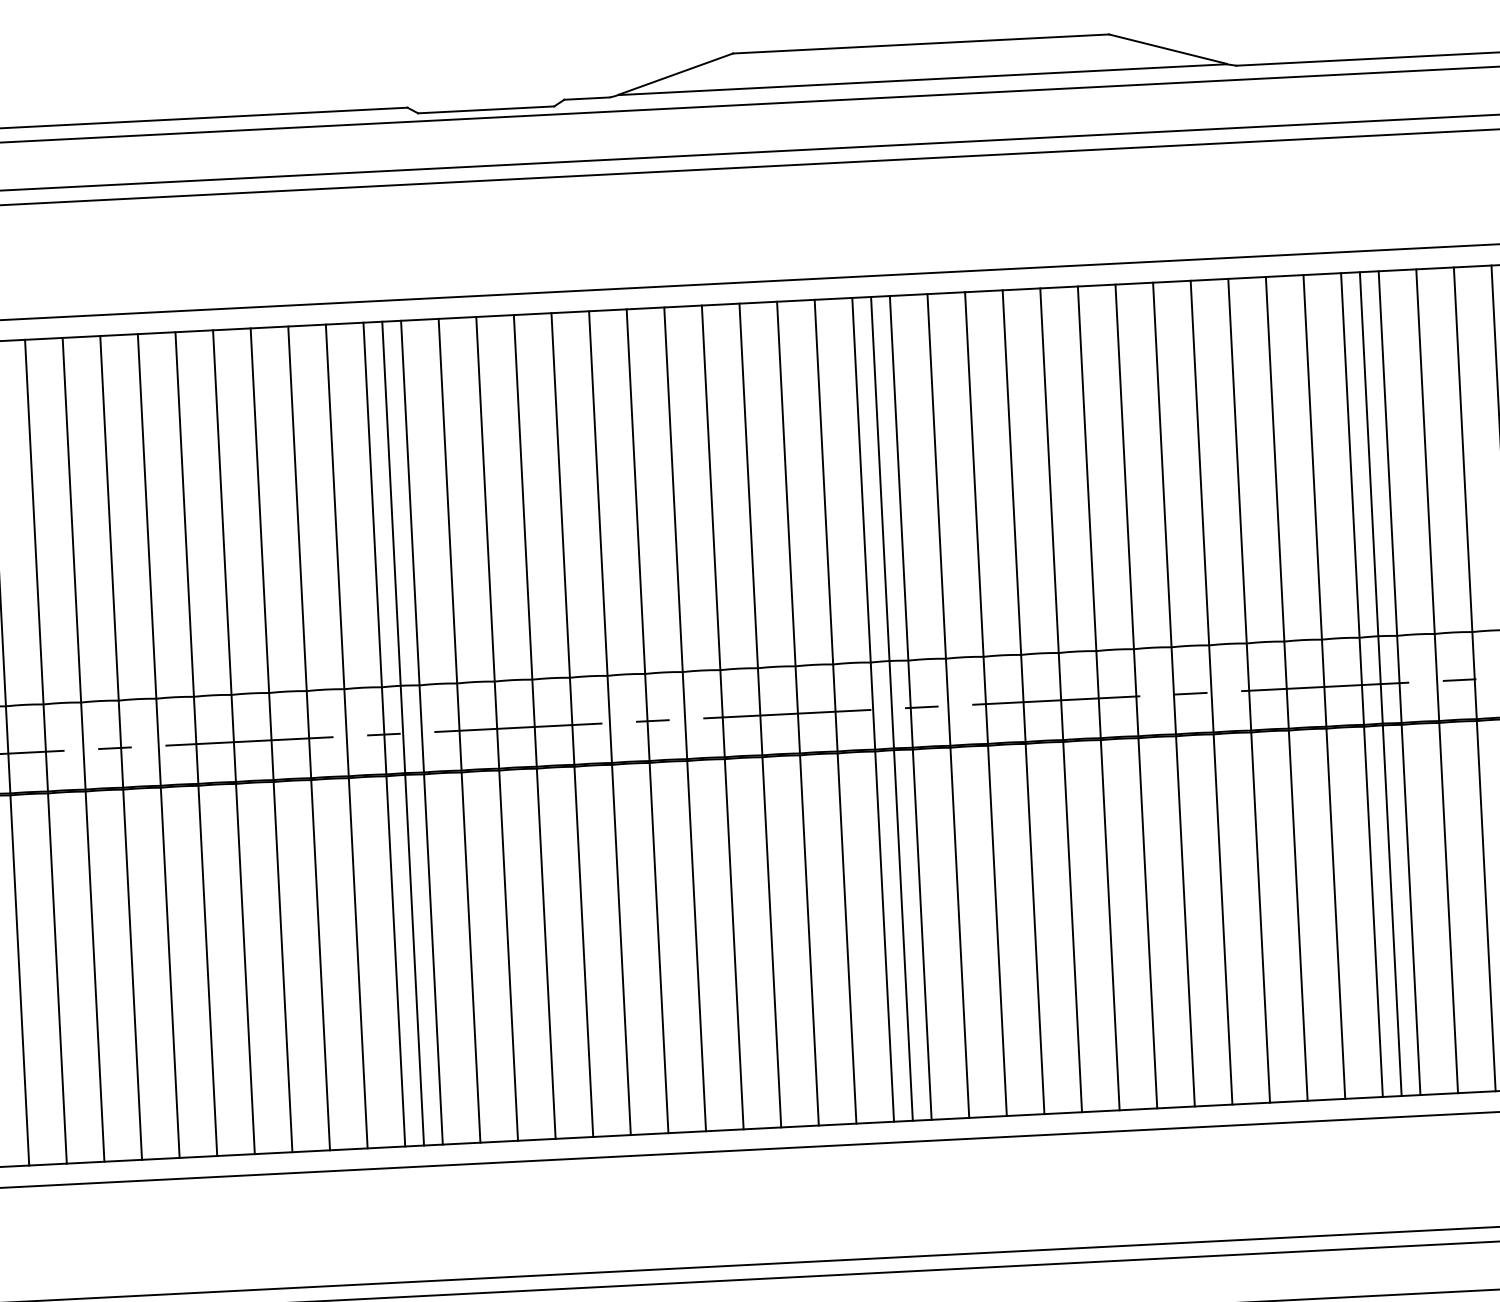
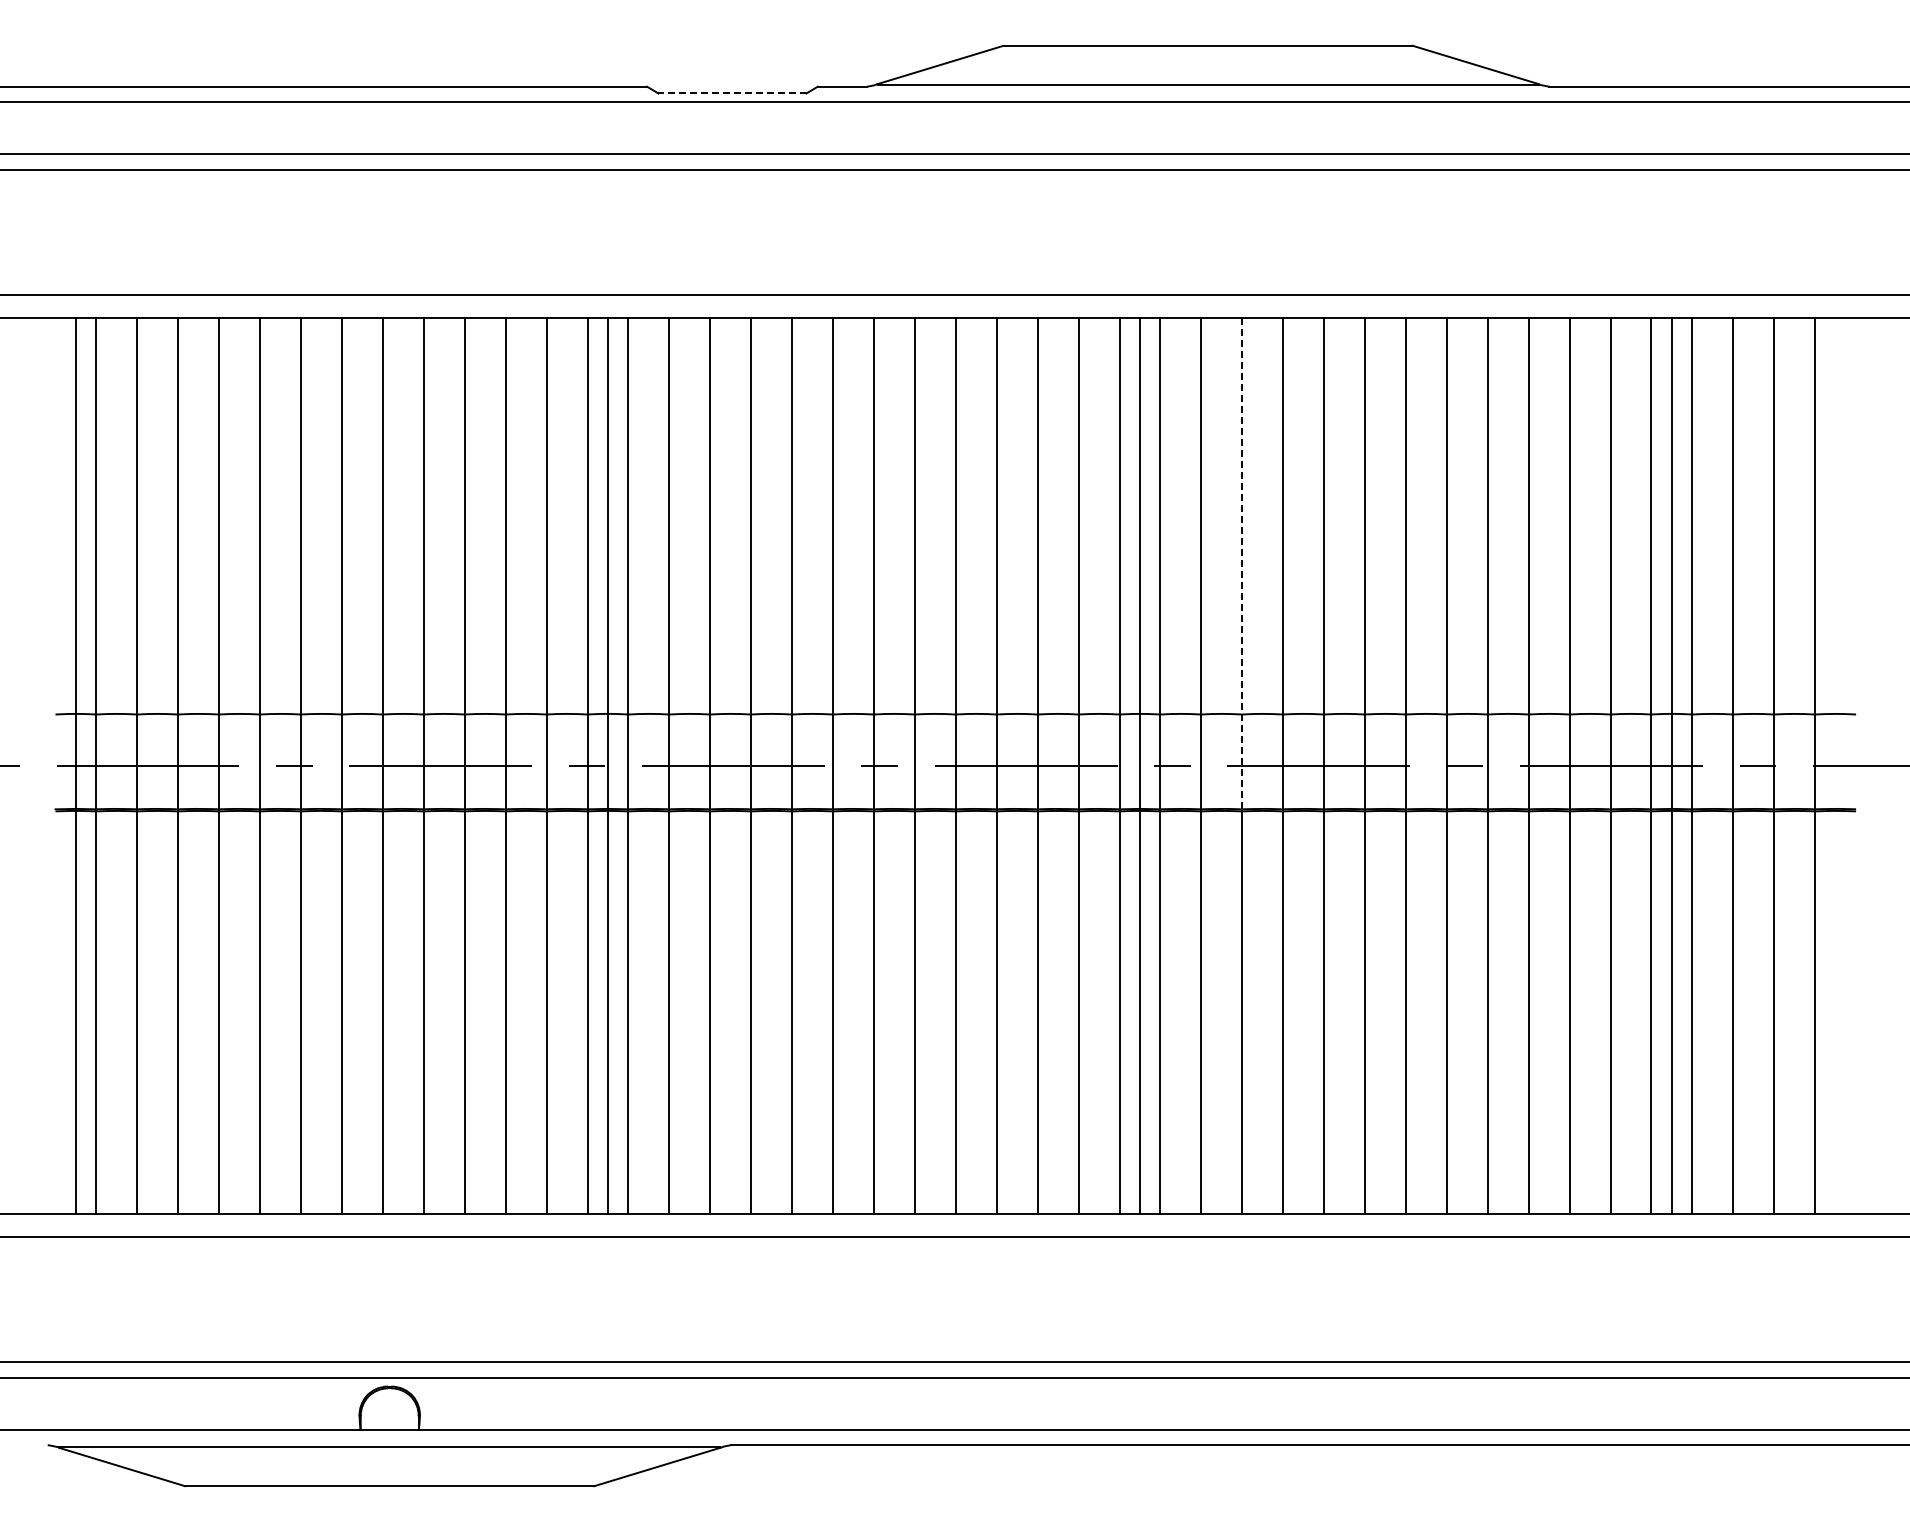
line: (485, 109) -> (731, 93), solid -> dashed
line: (976, 518) -> (1242, 563), solid -> dashed

